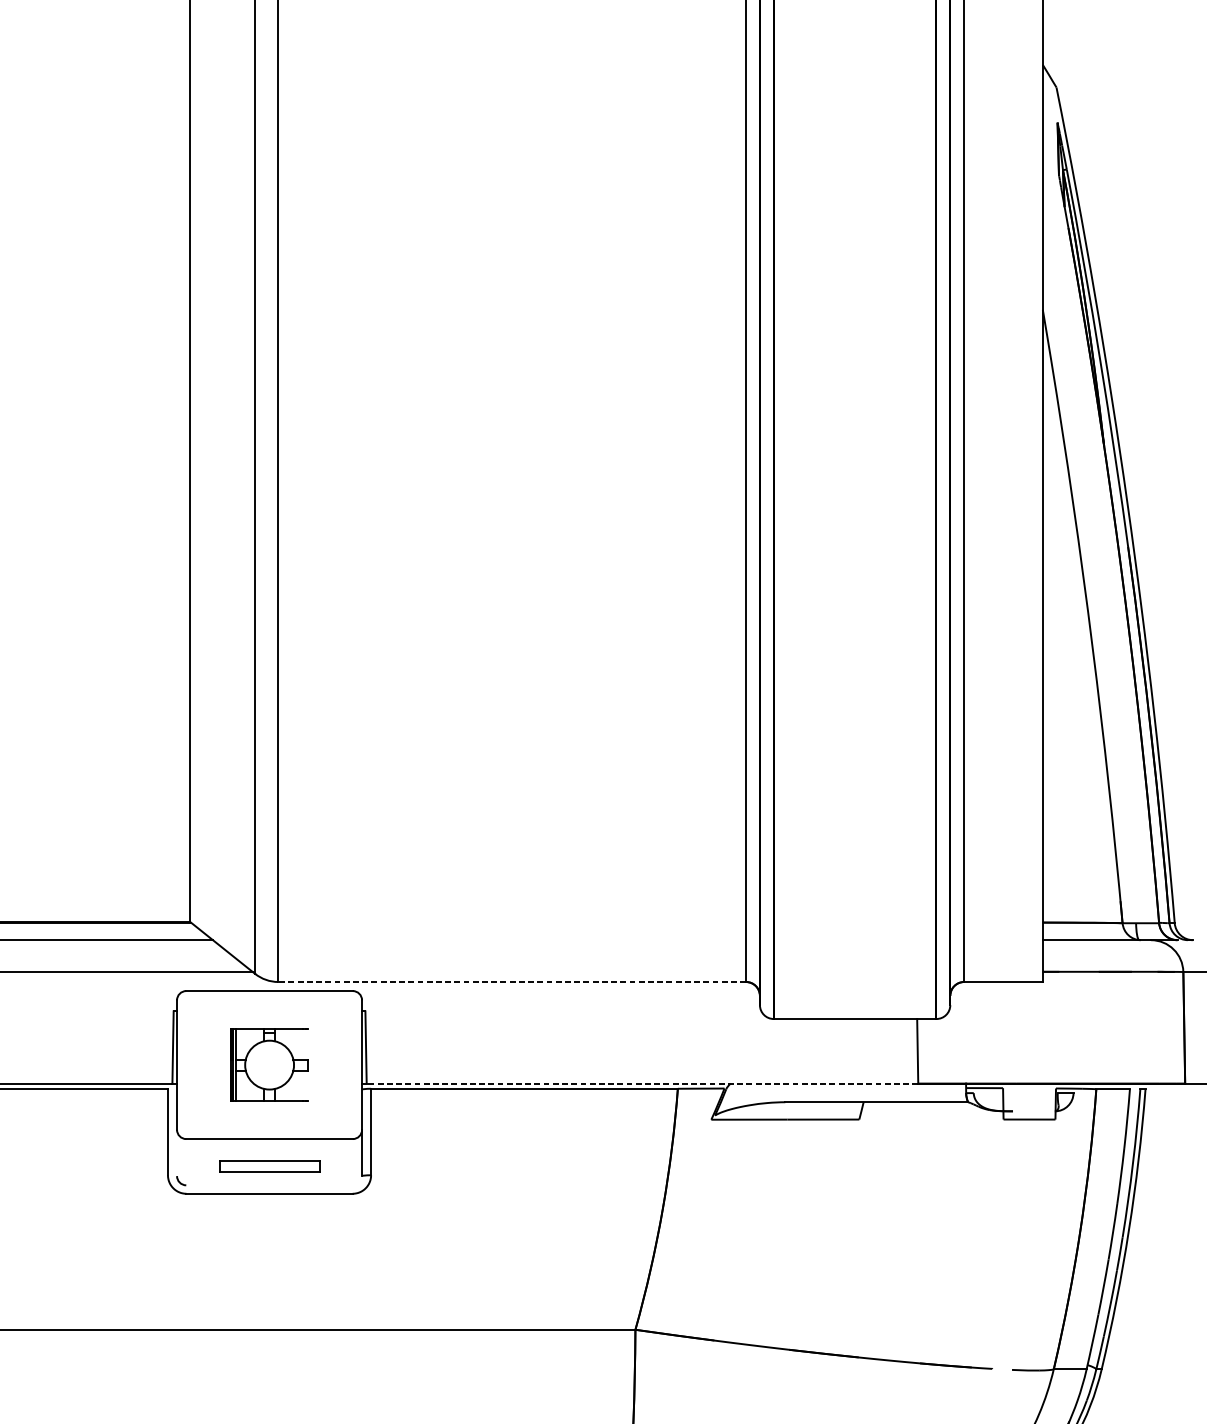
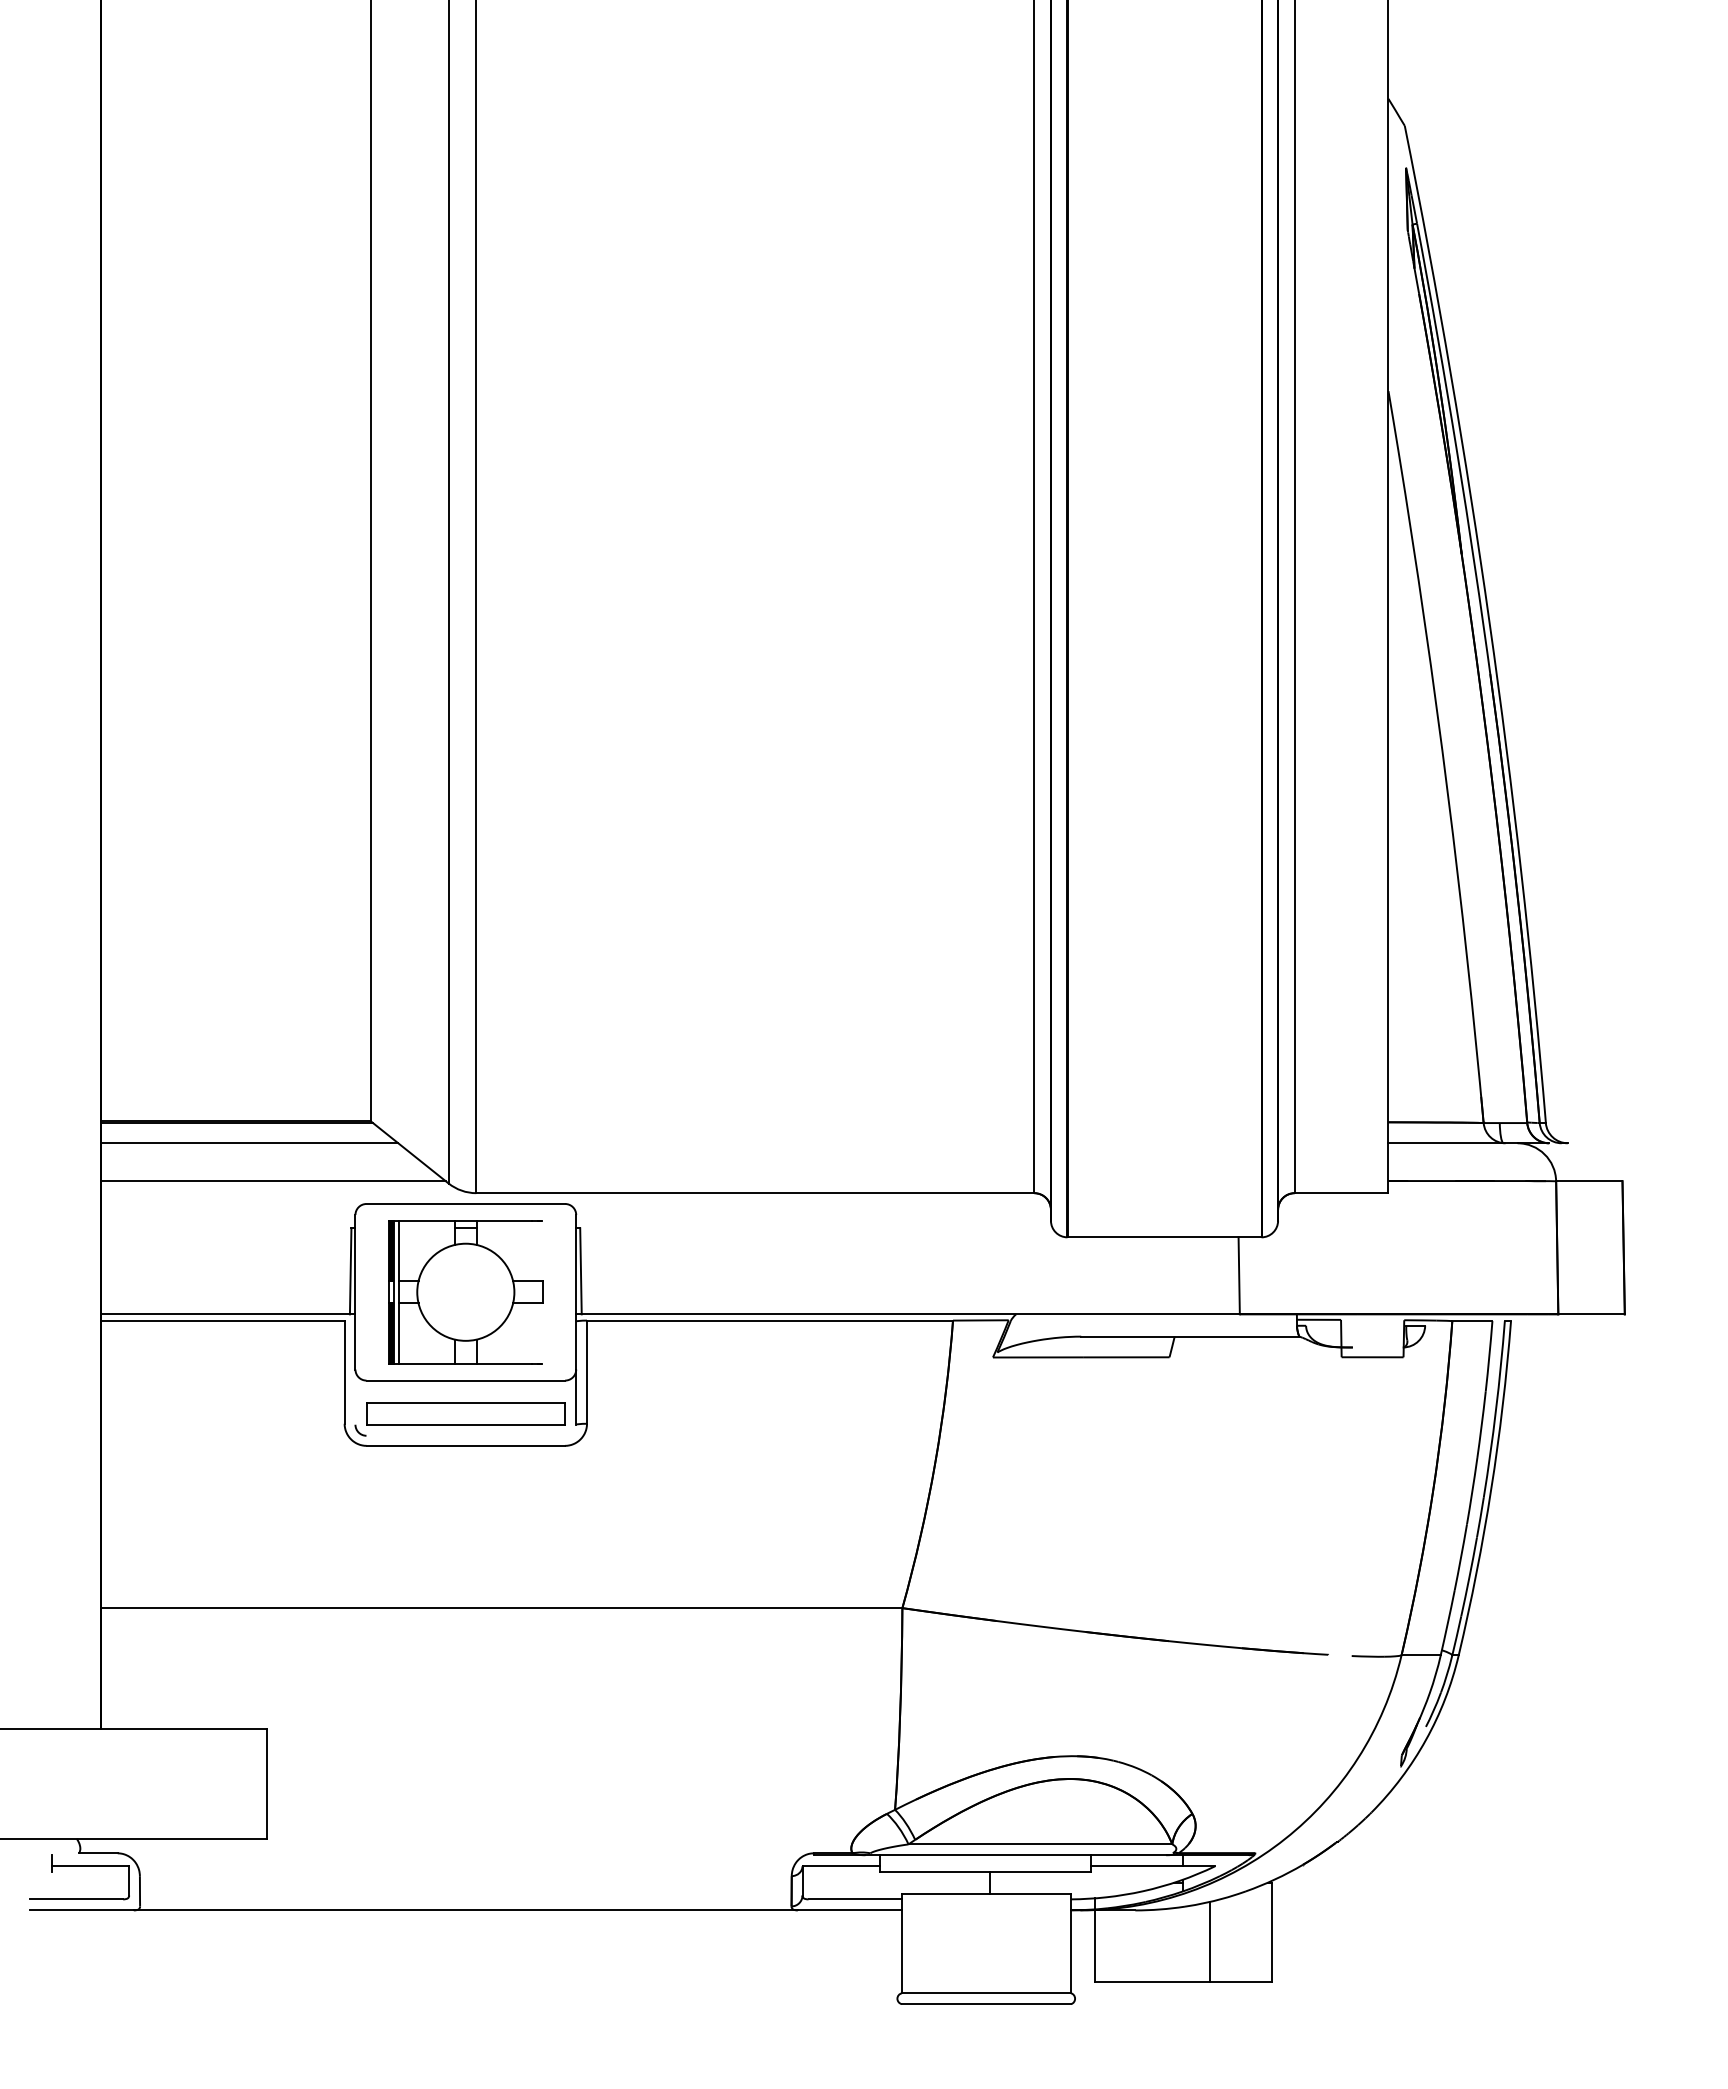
line: (511, 982) -> (754, 1193), dashed -> solid
part: (269, 1065) -> (465, 1292), size x1.67
line: (642, 1083) -> (910, 1314), dashed -> solid
part: (269, 1166) -> (465, 1413), size x1.67

